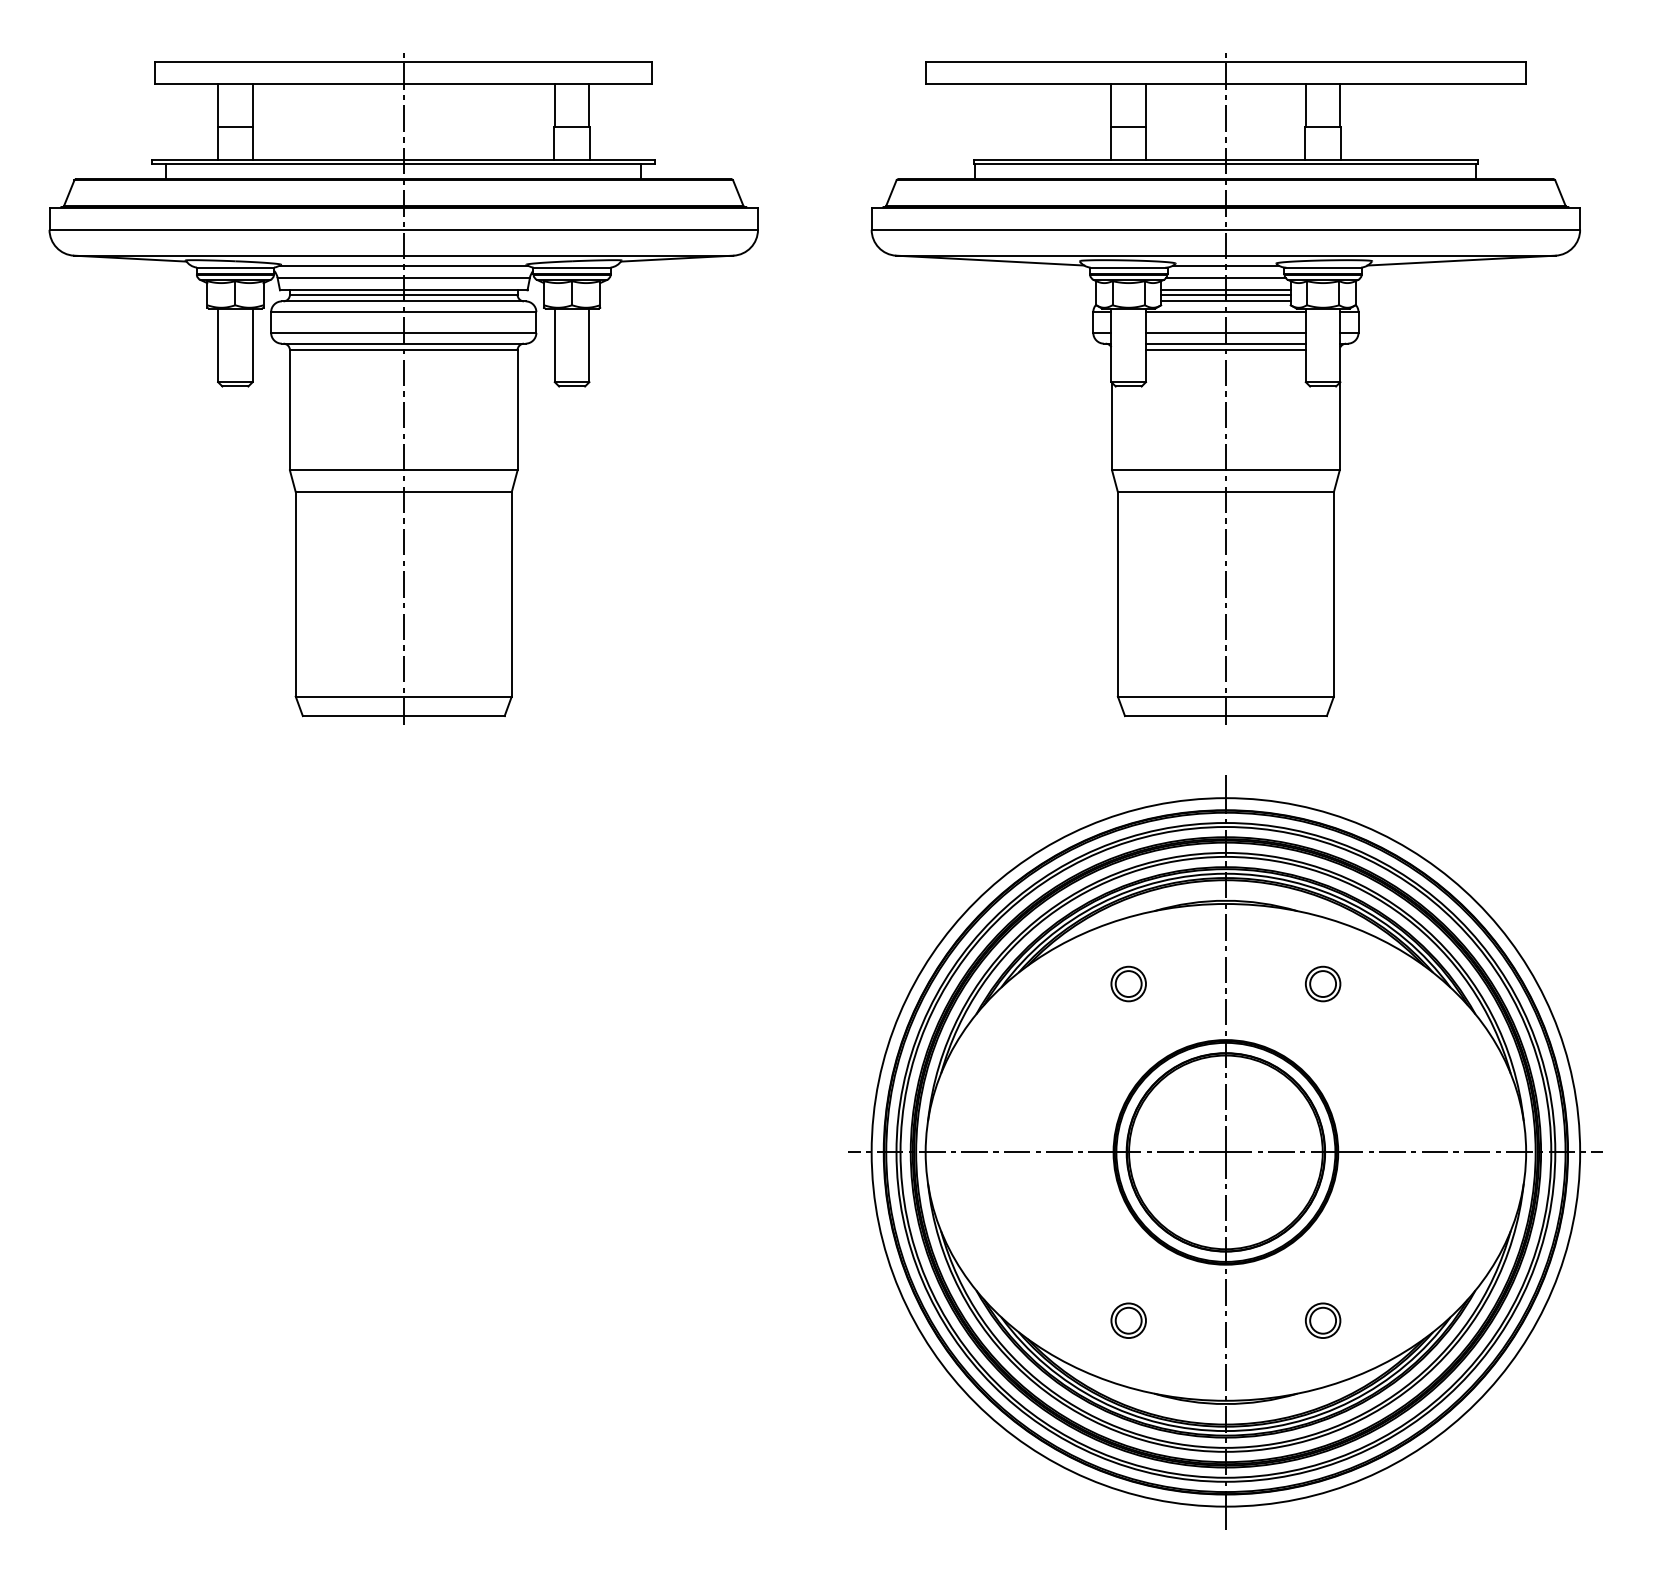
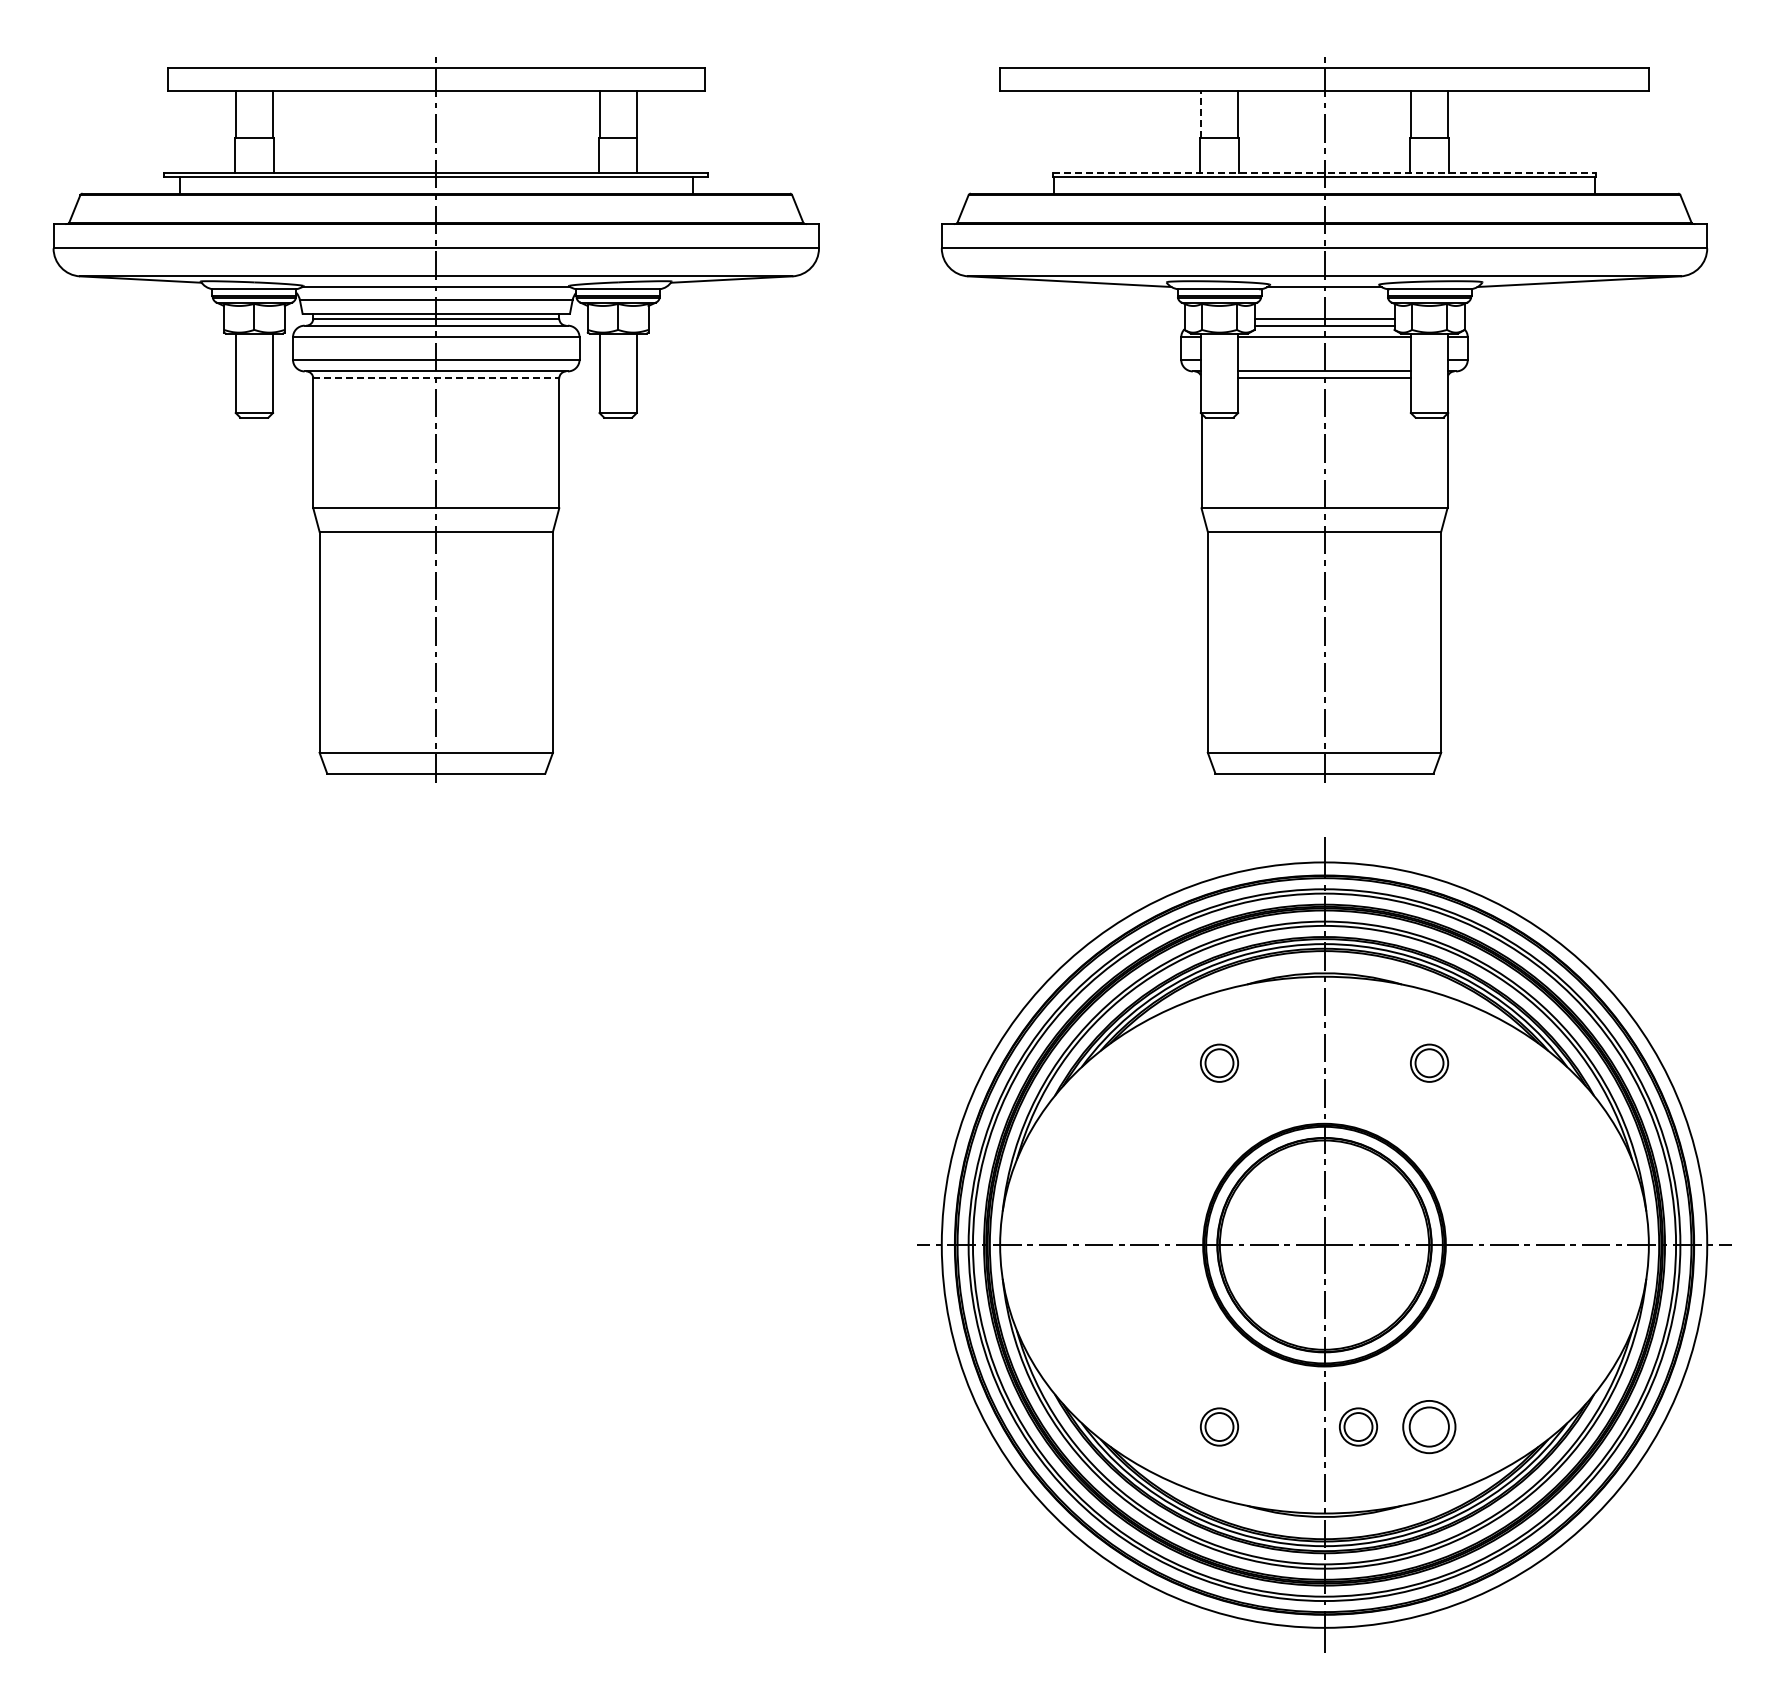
line: (1111, 104) -> (1200, 113), solid -> dashed
line: (1225, 159) -> (1324, 172), solid -> dashed
line: (1225, 278) -> (1324, 300), removed
line: (1225, 290) -> (1324, 313), removed
line: (1225, 332) -> (1324, 359), removed
line: (403, 350) -> (436, 378), solid -> dashed
part: (1257, 1320) -> (1358, 1426), added
part: (1323, 1320) -> (1429, 1426), size x1.4

